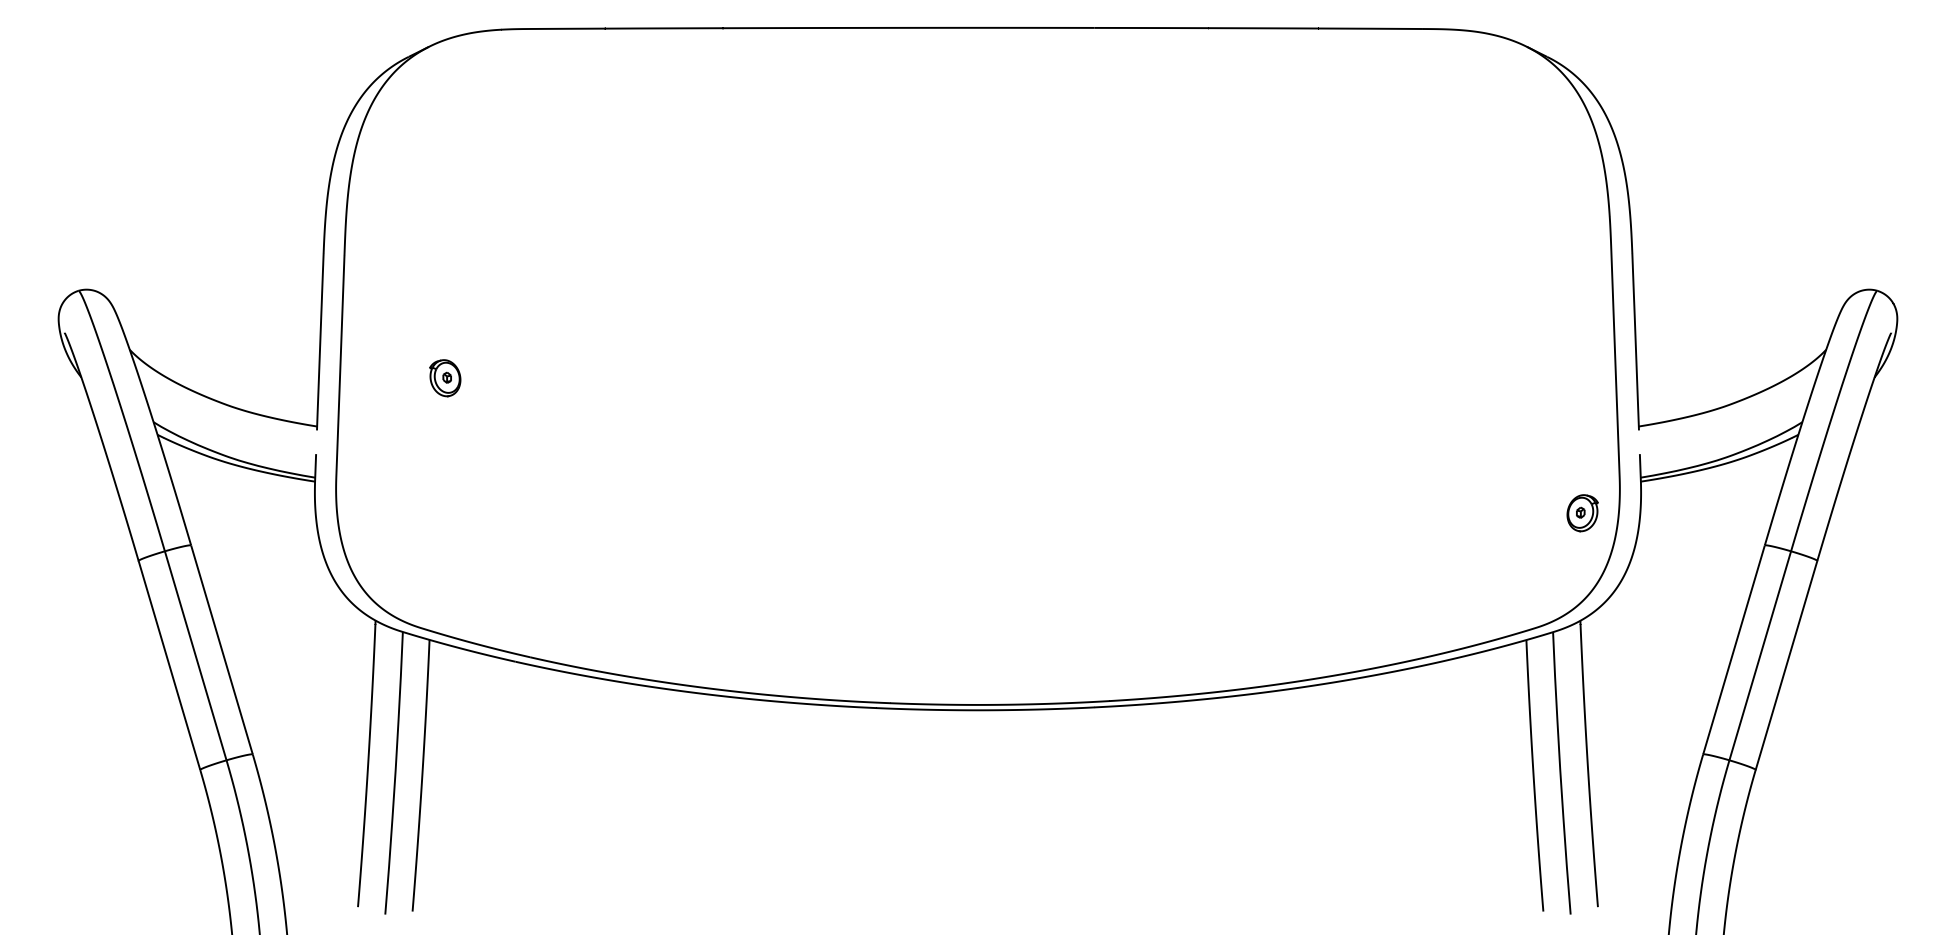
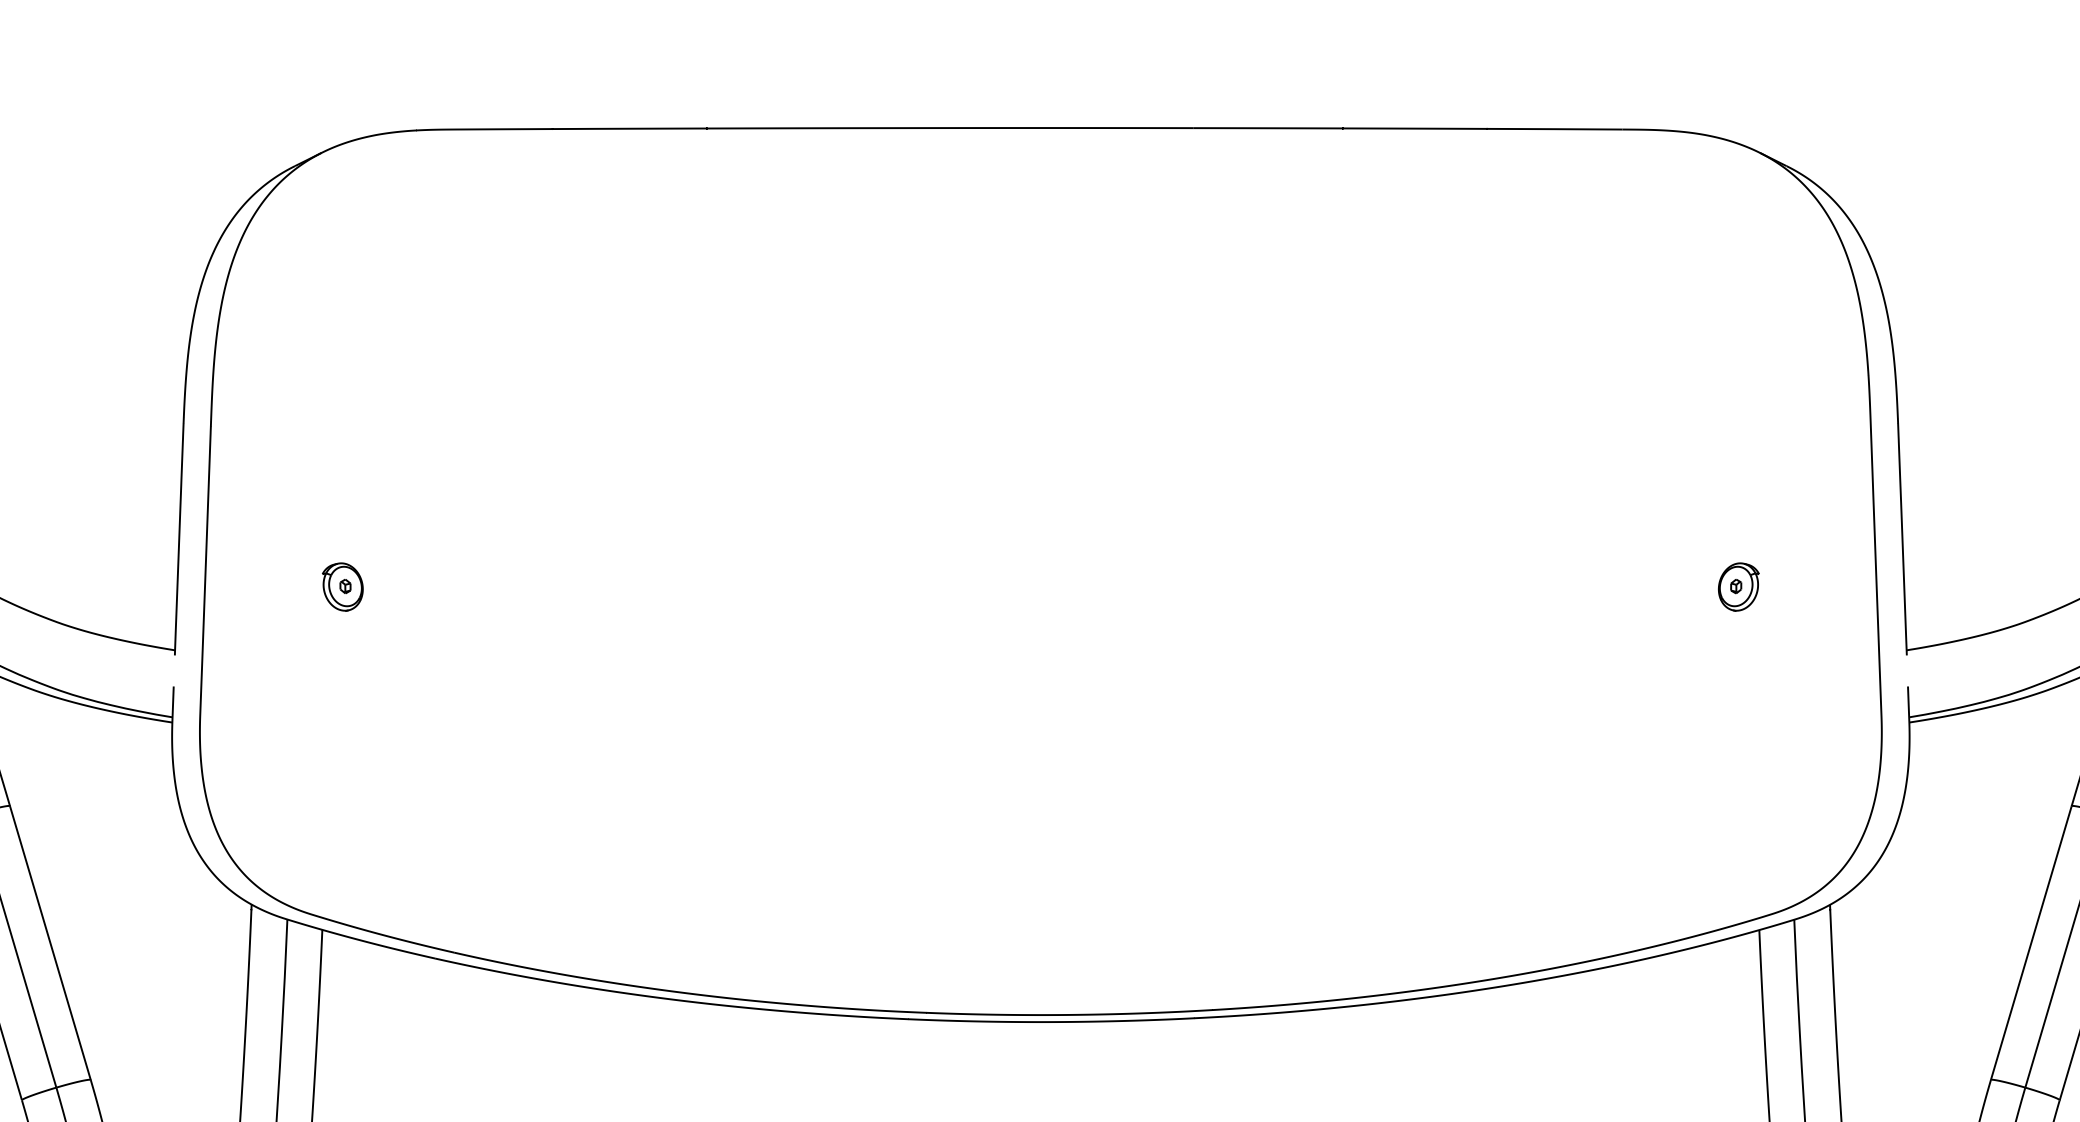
part: (1582, 513) -> (1738, 587), moved

